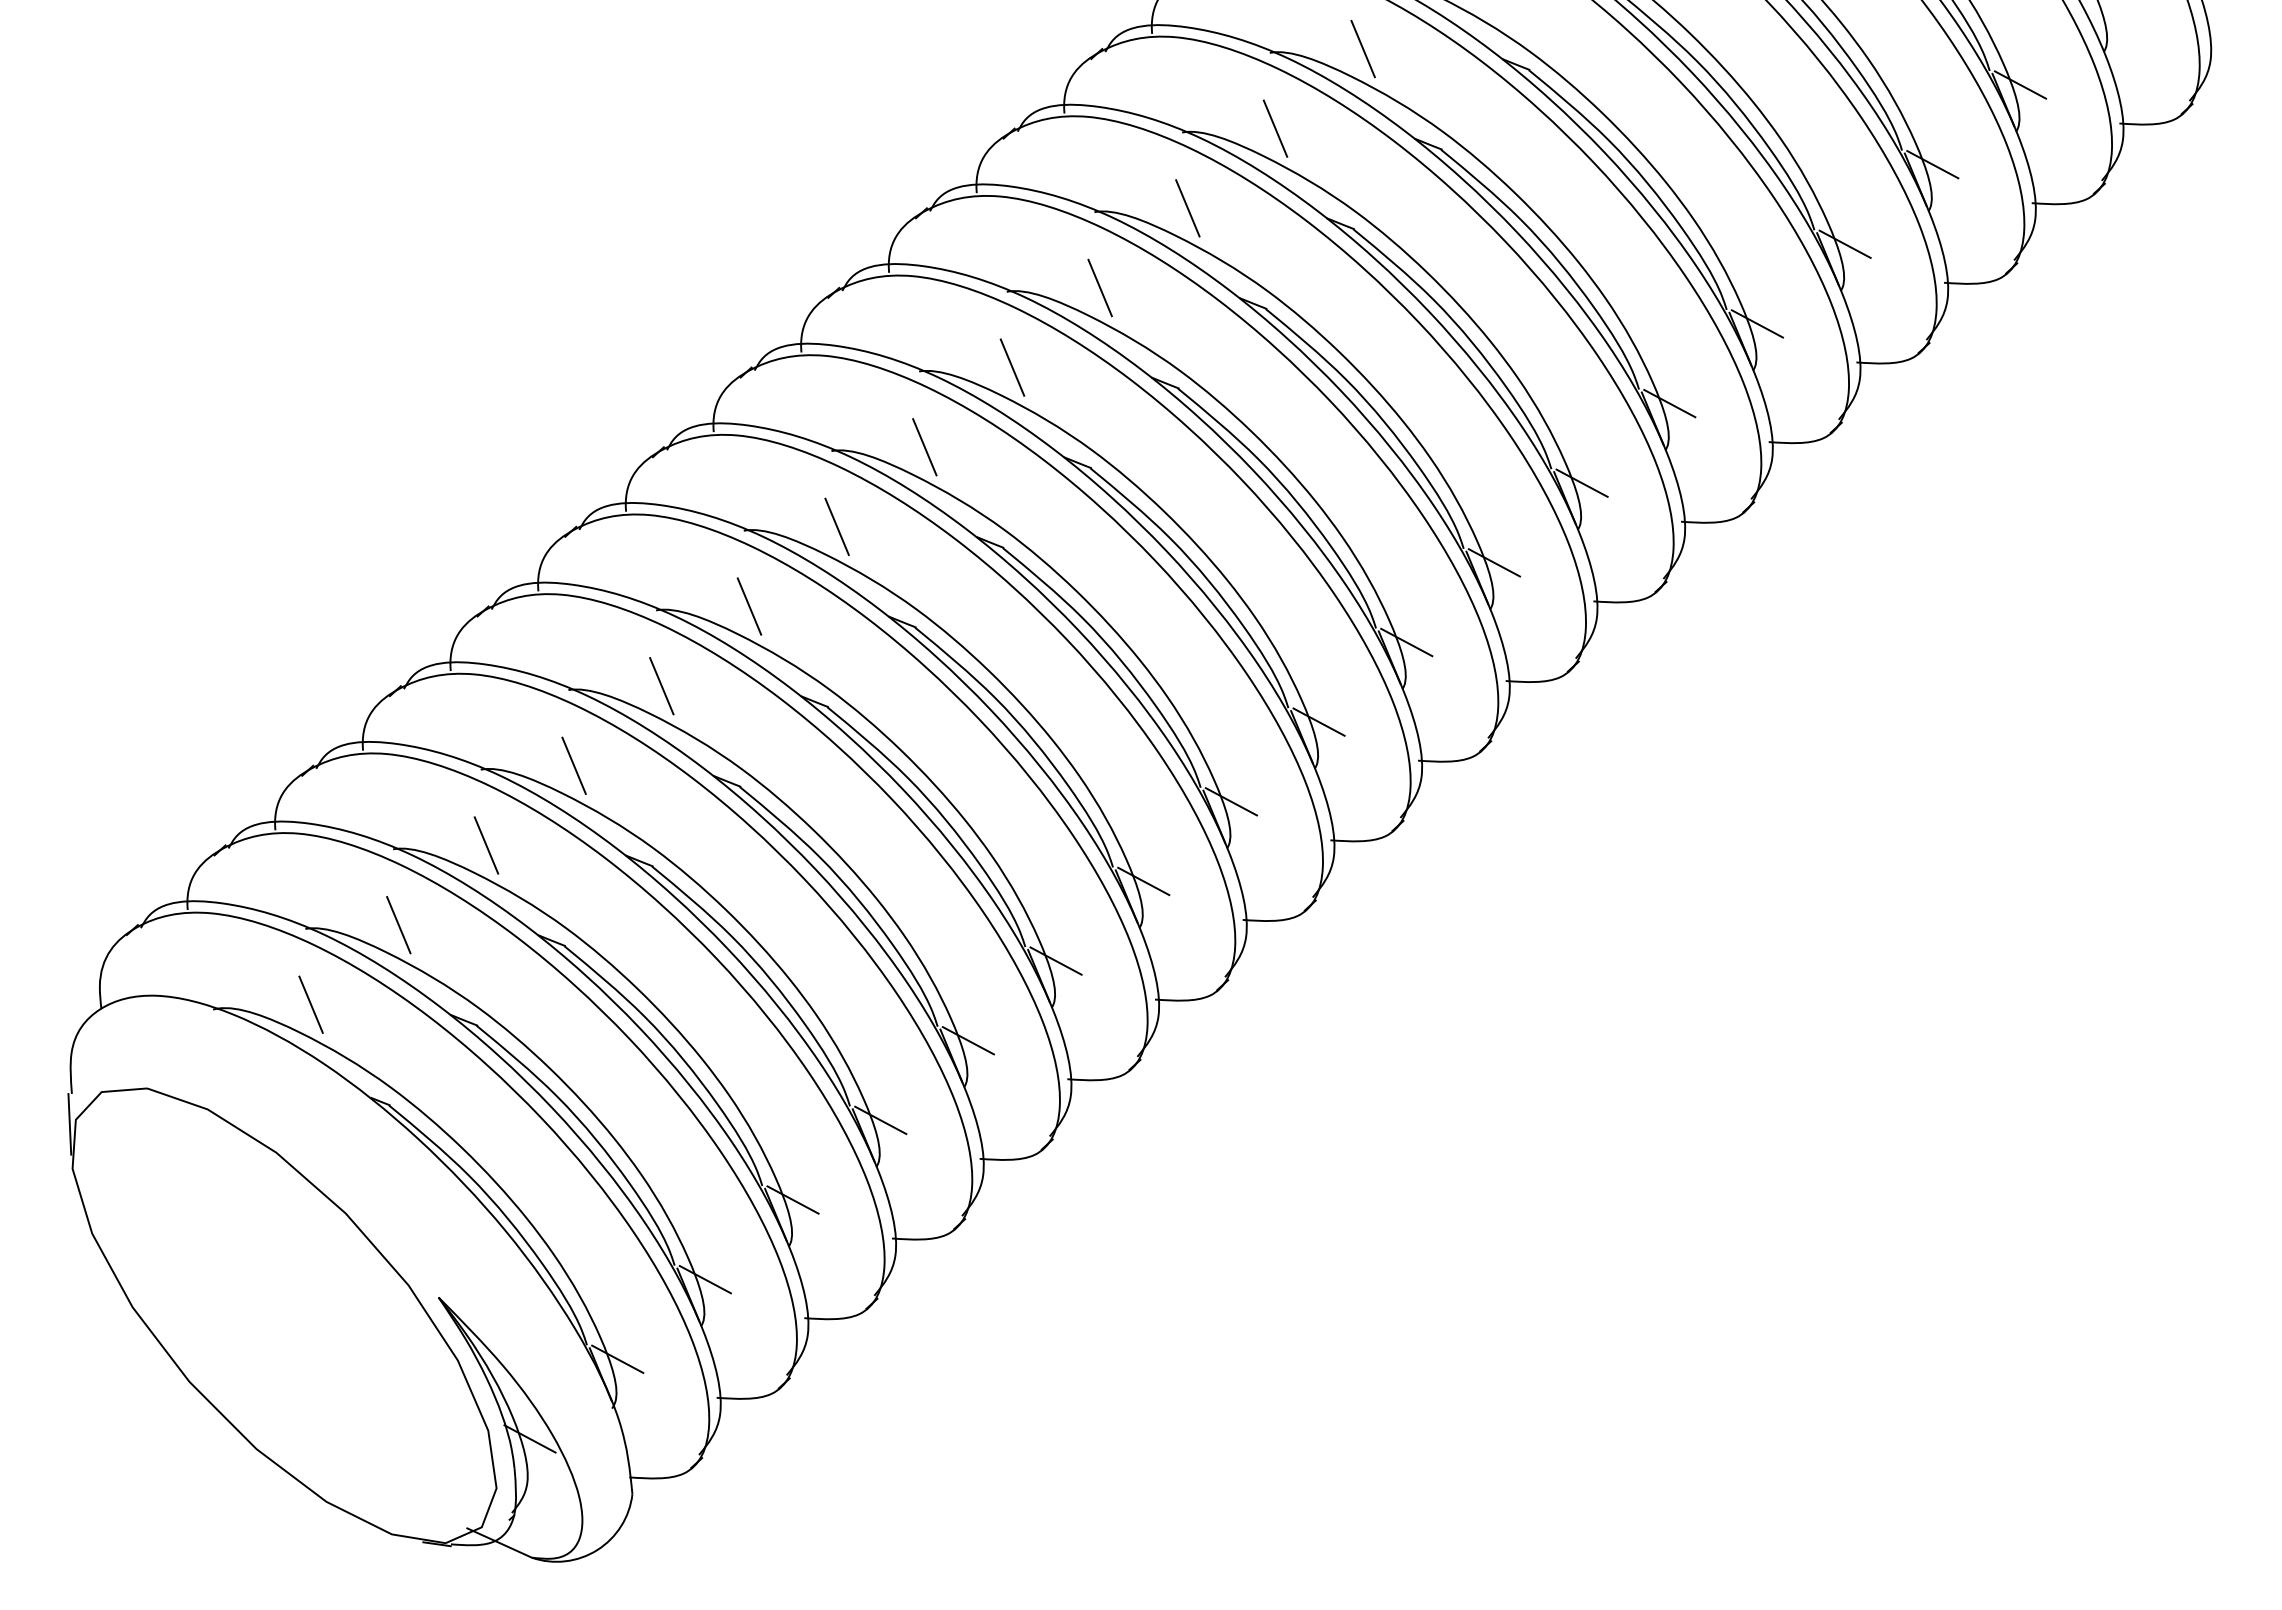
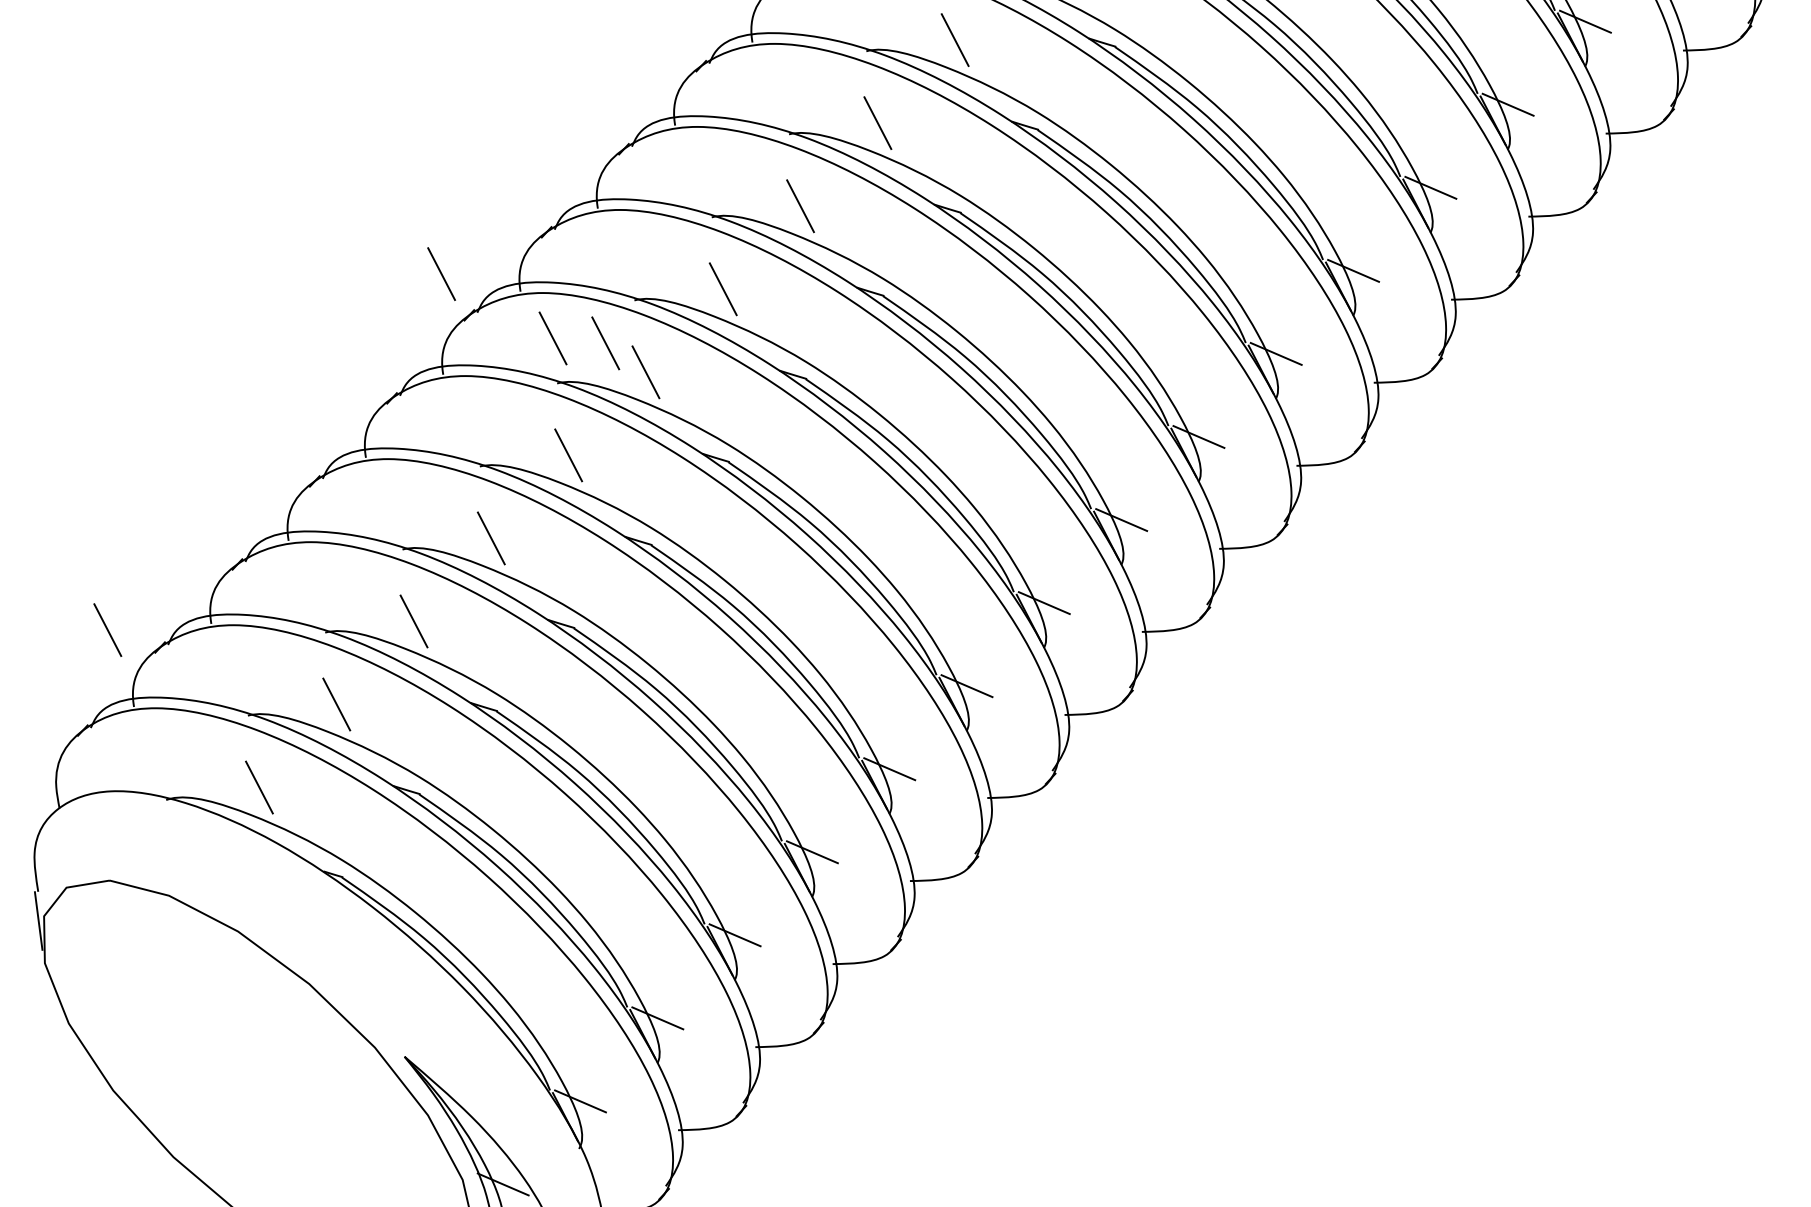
line: (545, 486) -> (441, 274), added
line: (655, 563) -> (552, 338), added
line: (709, 572) -> (605, 343), added
line: (166, 827) -> (107, 629), added

